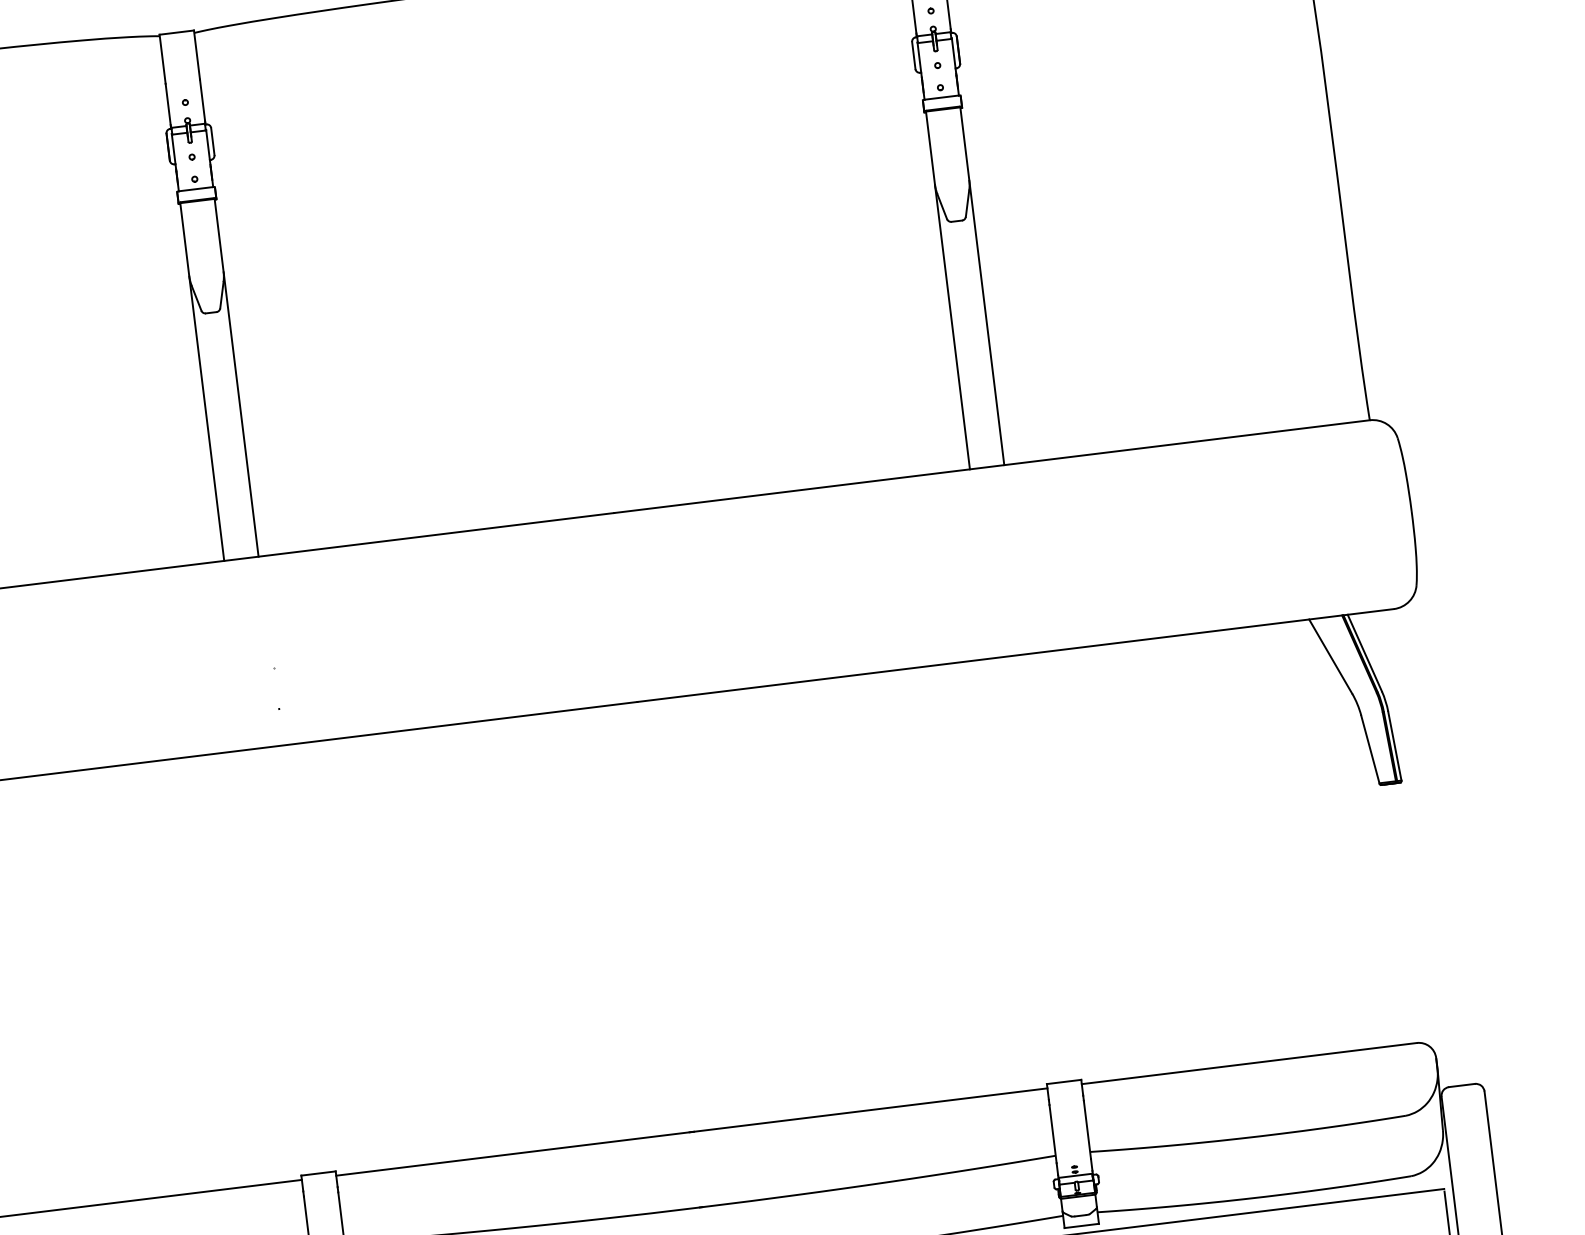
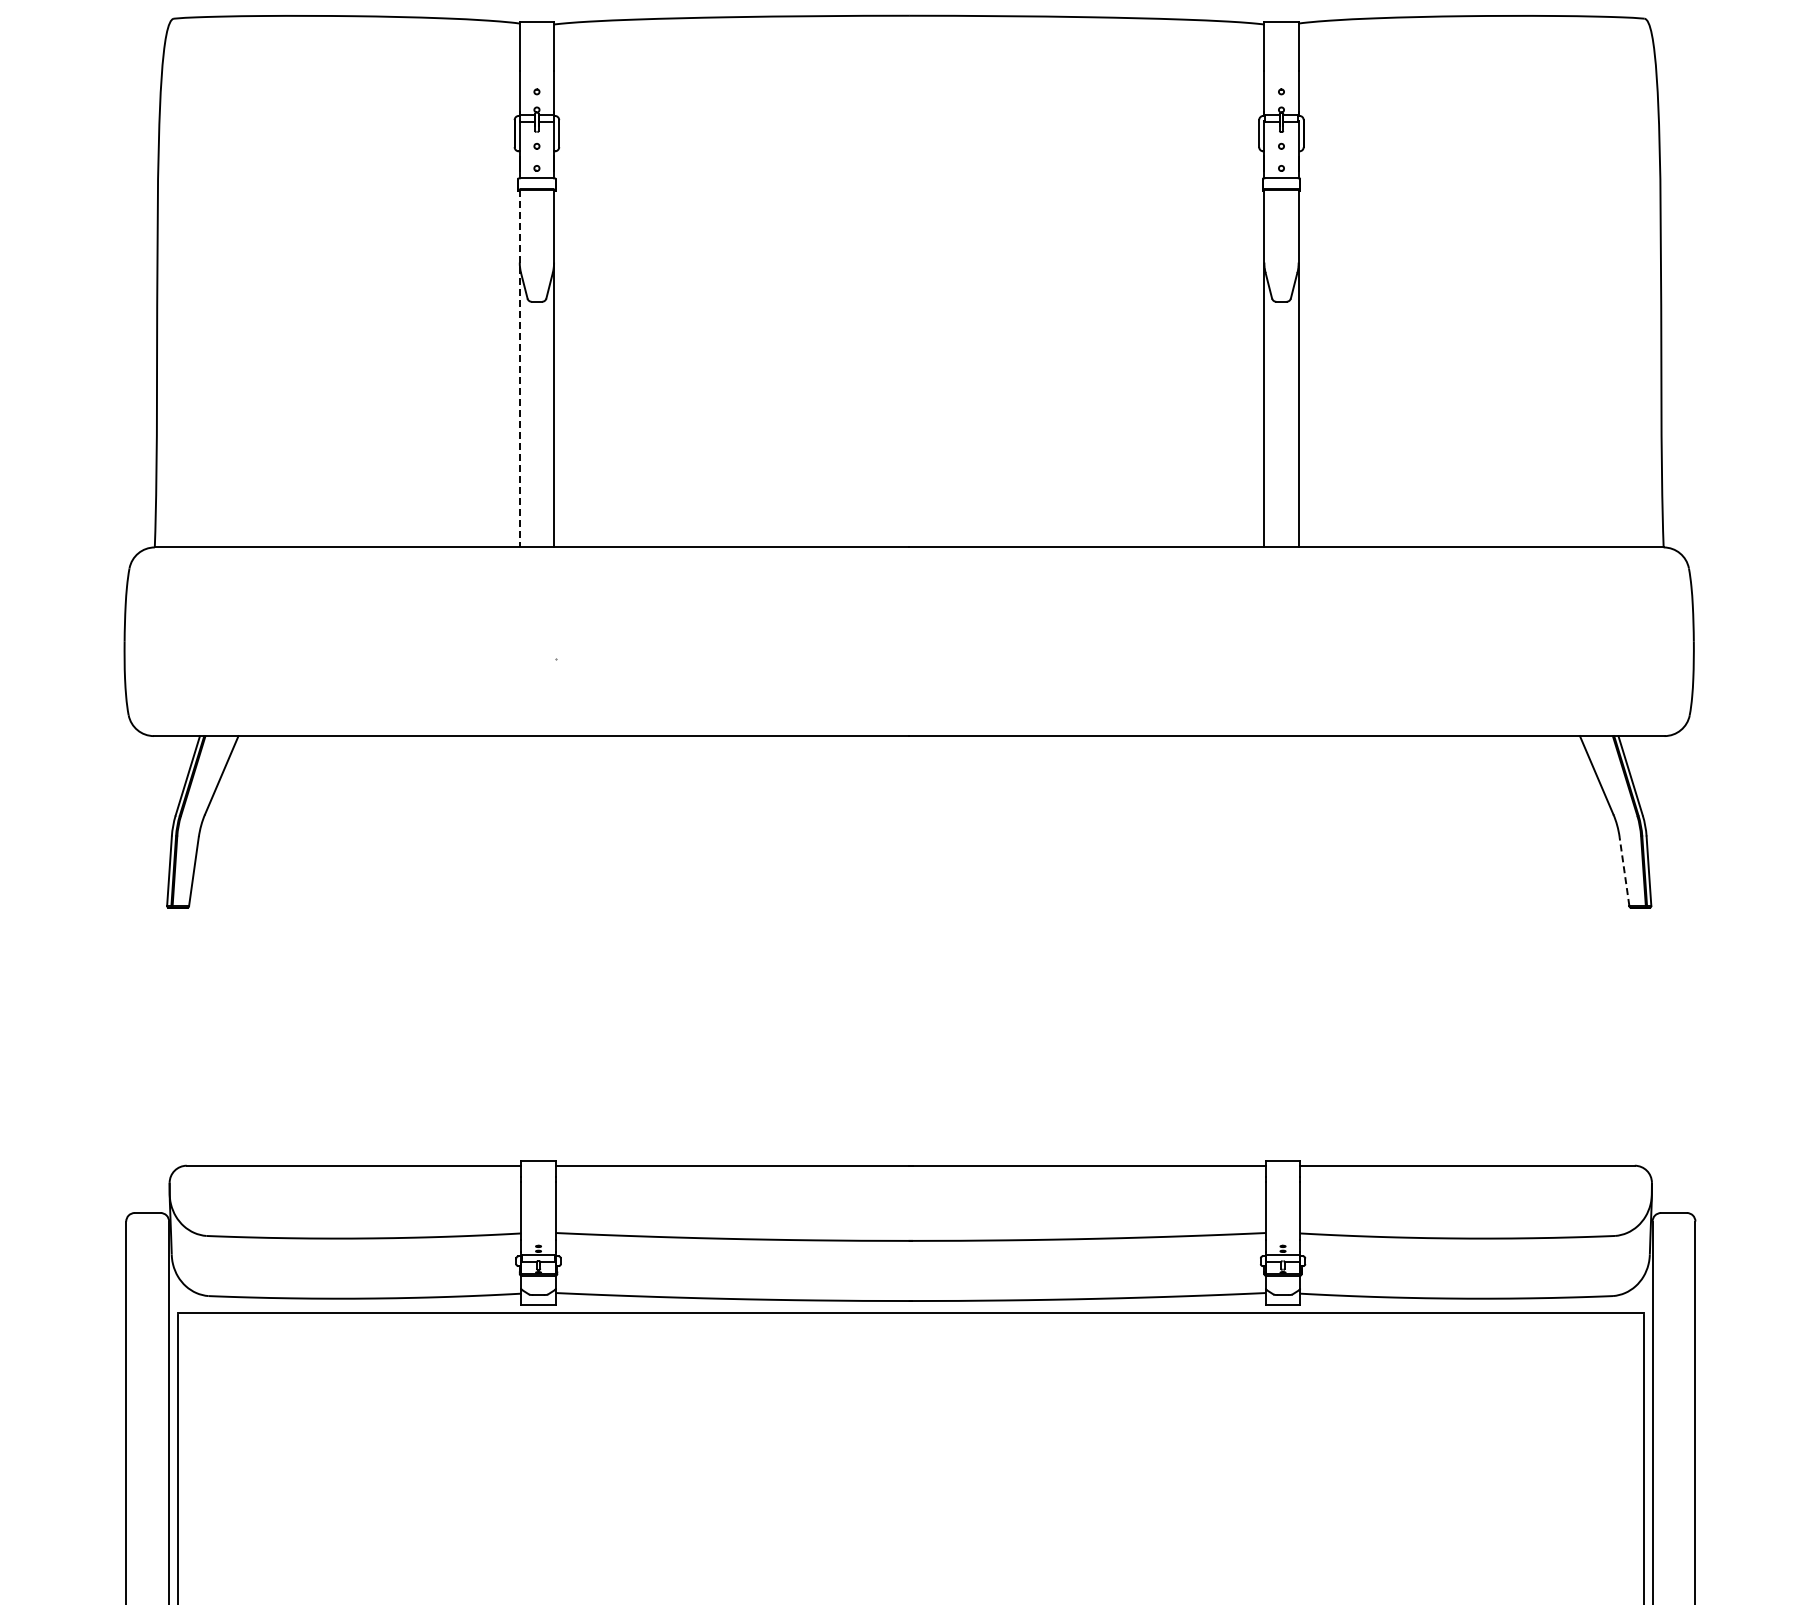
line: (201, 381) -> (519, 368), solid -> dashed
line: (1370, 749) -> (1624, 871), solid -> dashed

